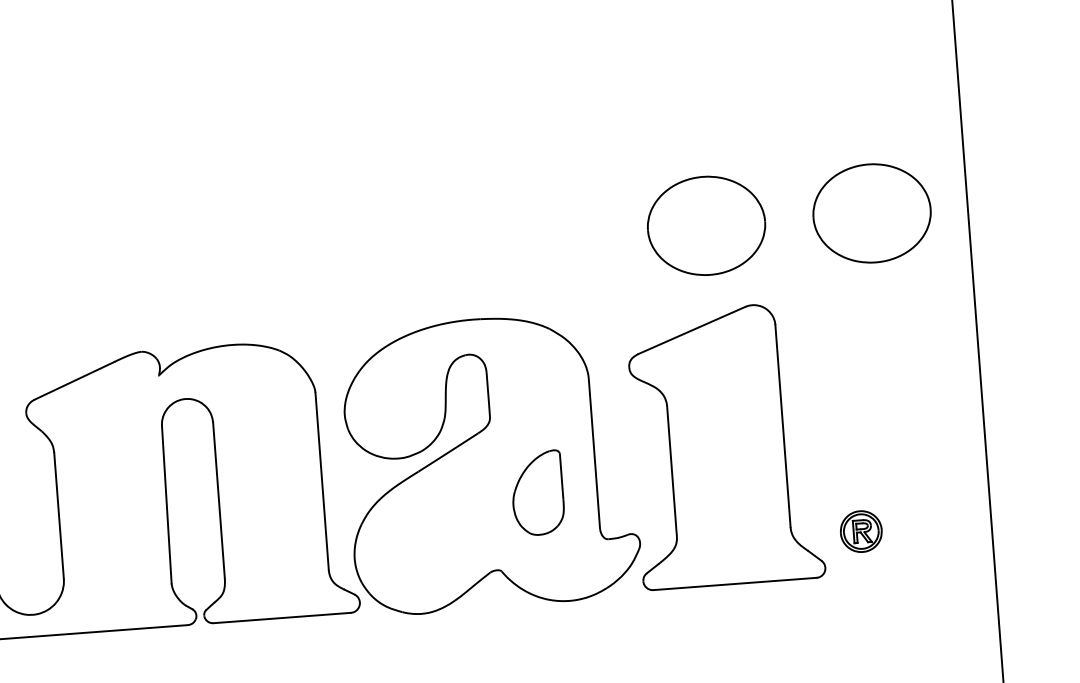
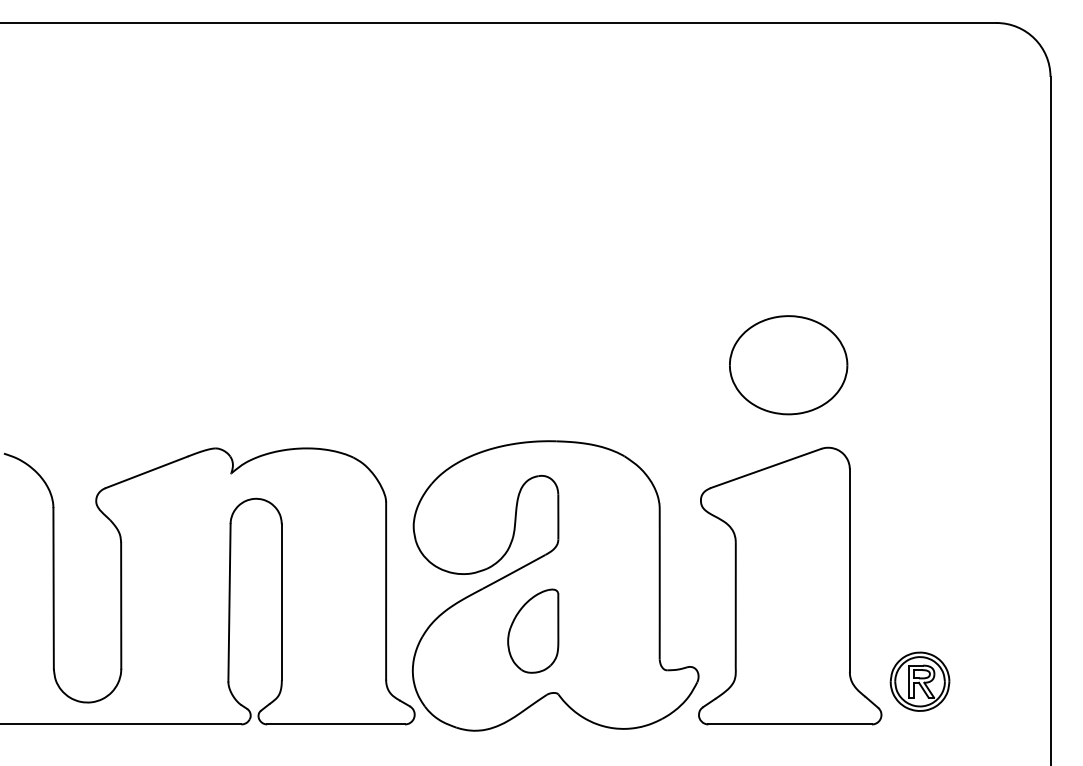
part: (871, 213) -> (954, 365), removed
part: (537, 492) -> (533, 630), moved
part: (860, 531) -> (919, 681), size x1.43

